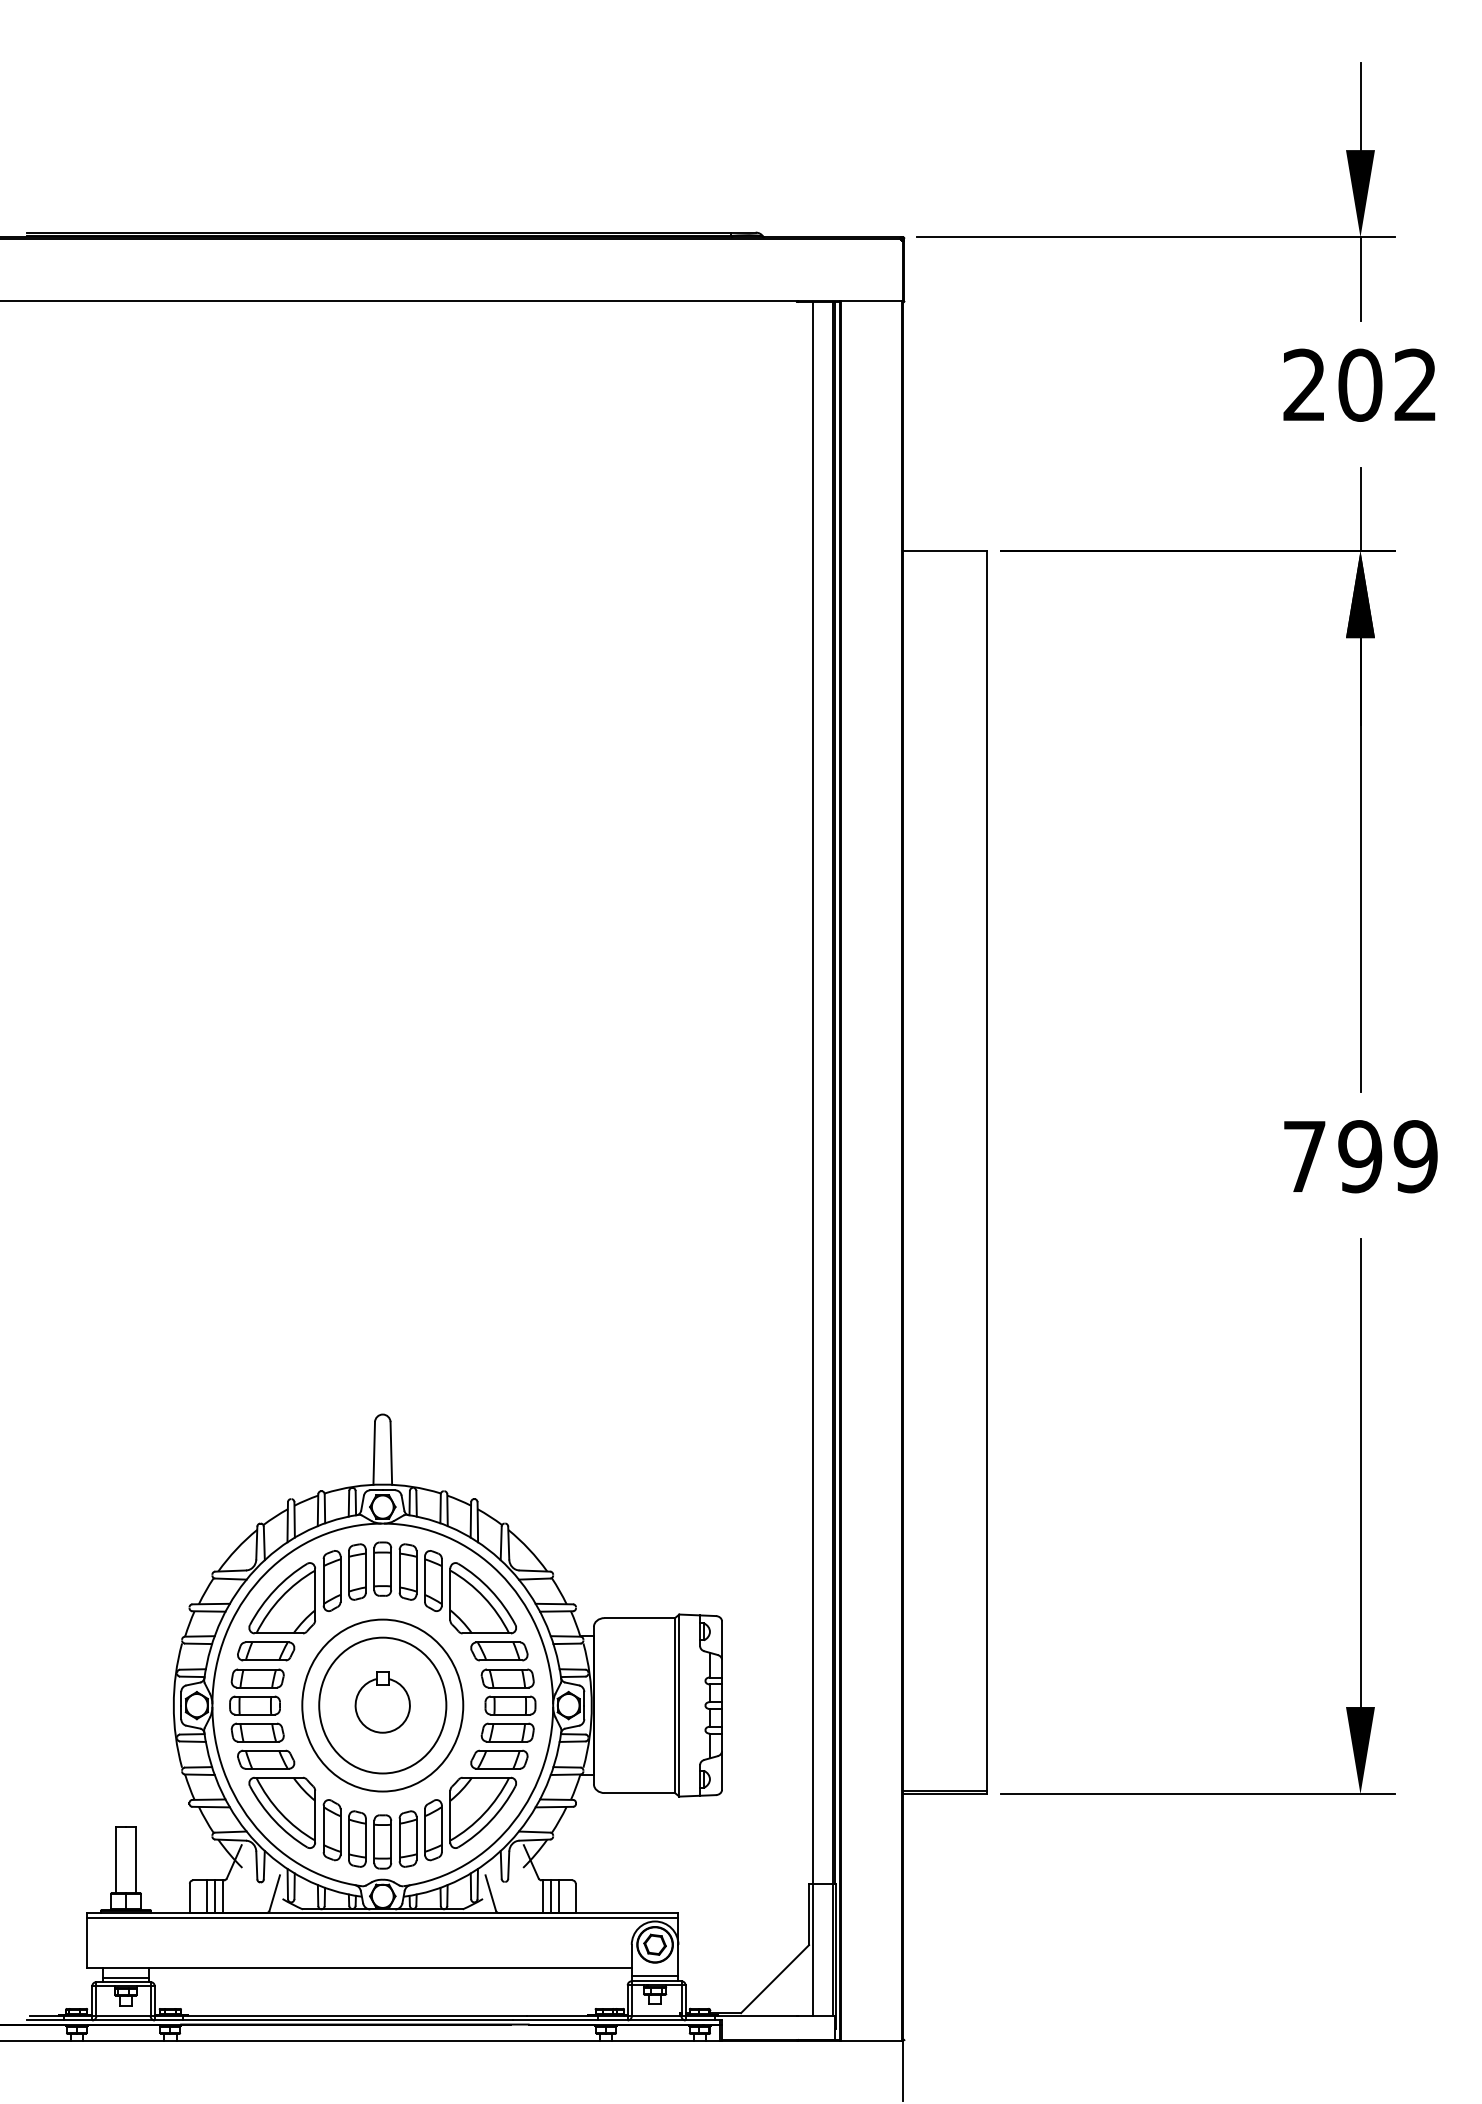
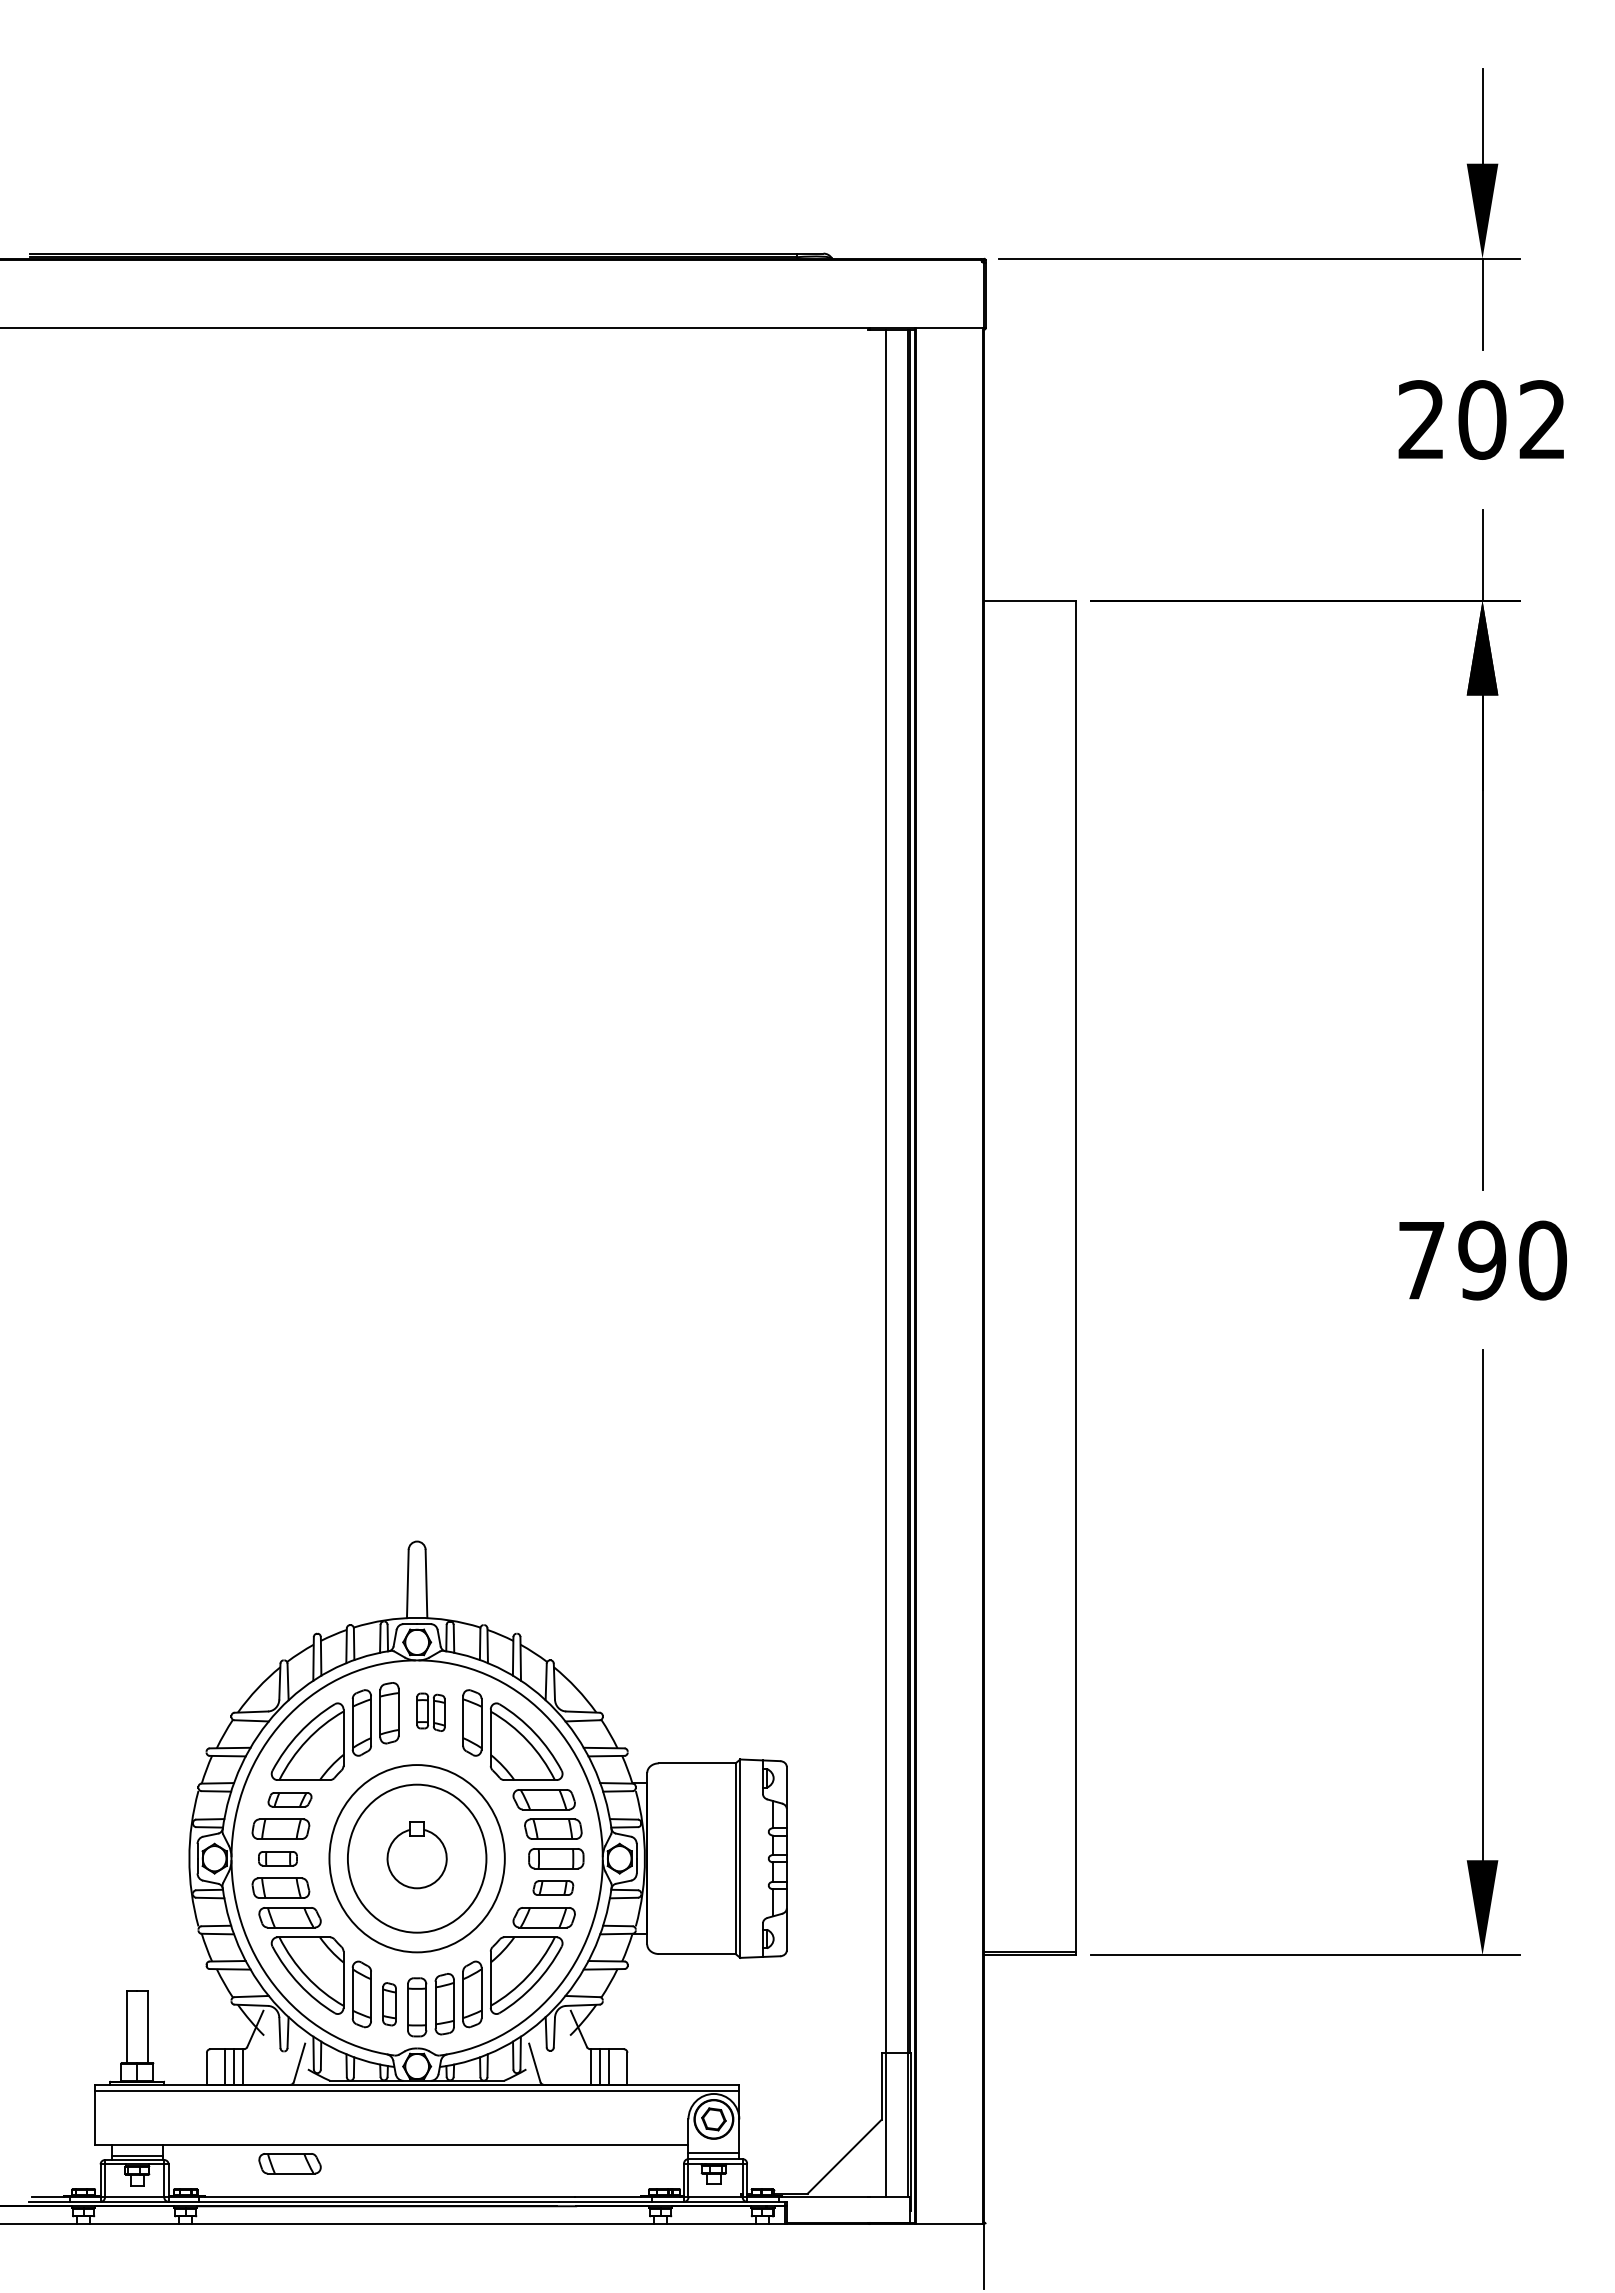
text: (1415, 1156) -> (1542, 1260), 799 -> 790
part: (395, 1571) -> (430, 1712), size x0.6
part: (265, 1651) -> (289, 1799), size x0.7
part: (254, 1705) -> (277, 1858), size x0.7
part: (507, 1732) -> (553, 1887), size x0.7
part: (357, 1839) -> (389, 2004), size x0.7
part: (265, 1985) -> (289, 2163), added

